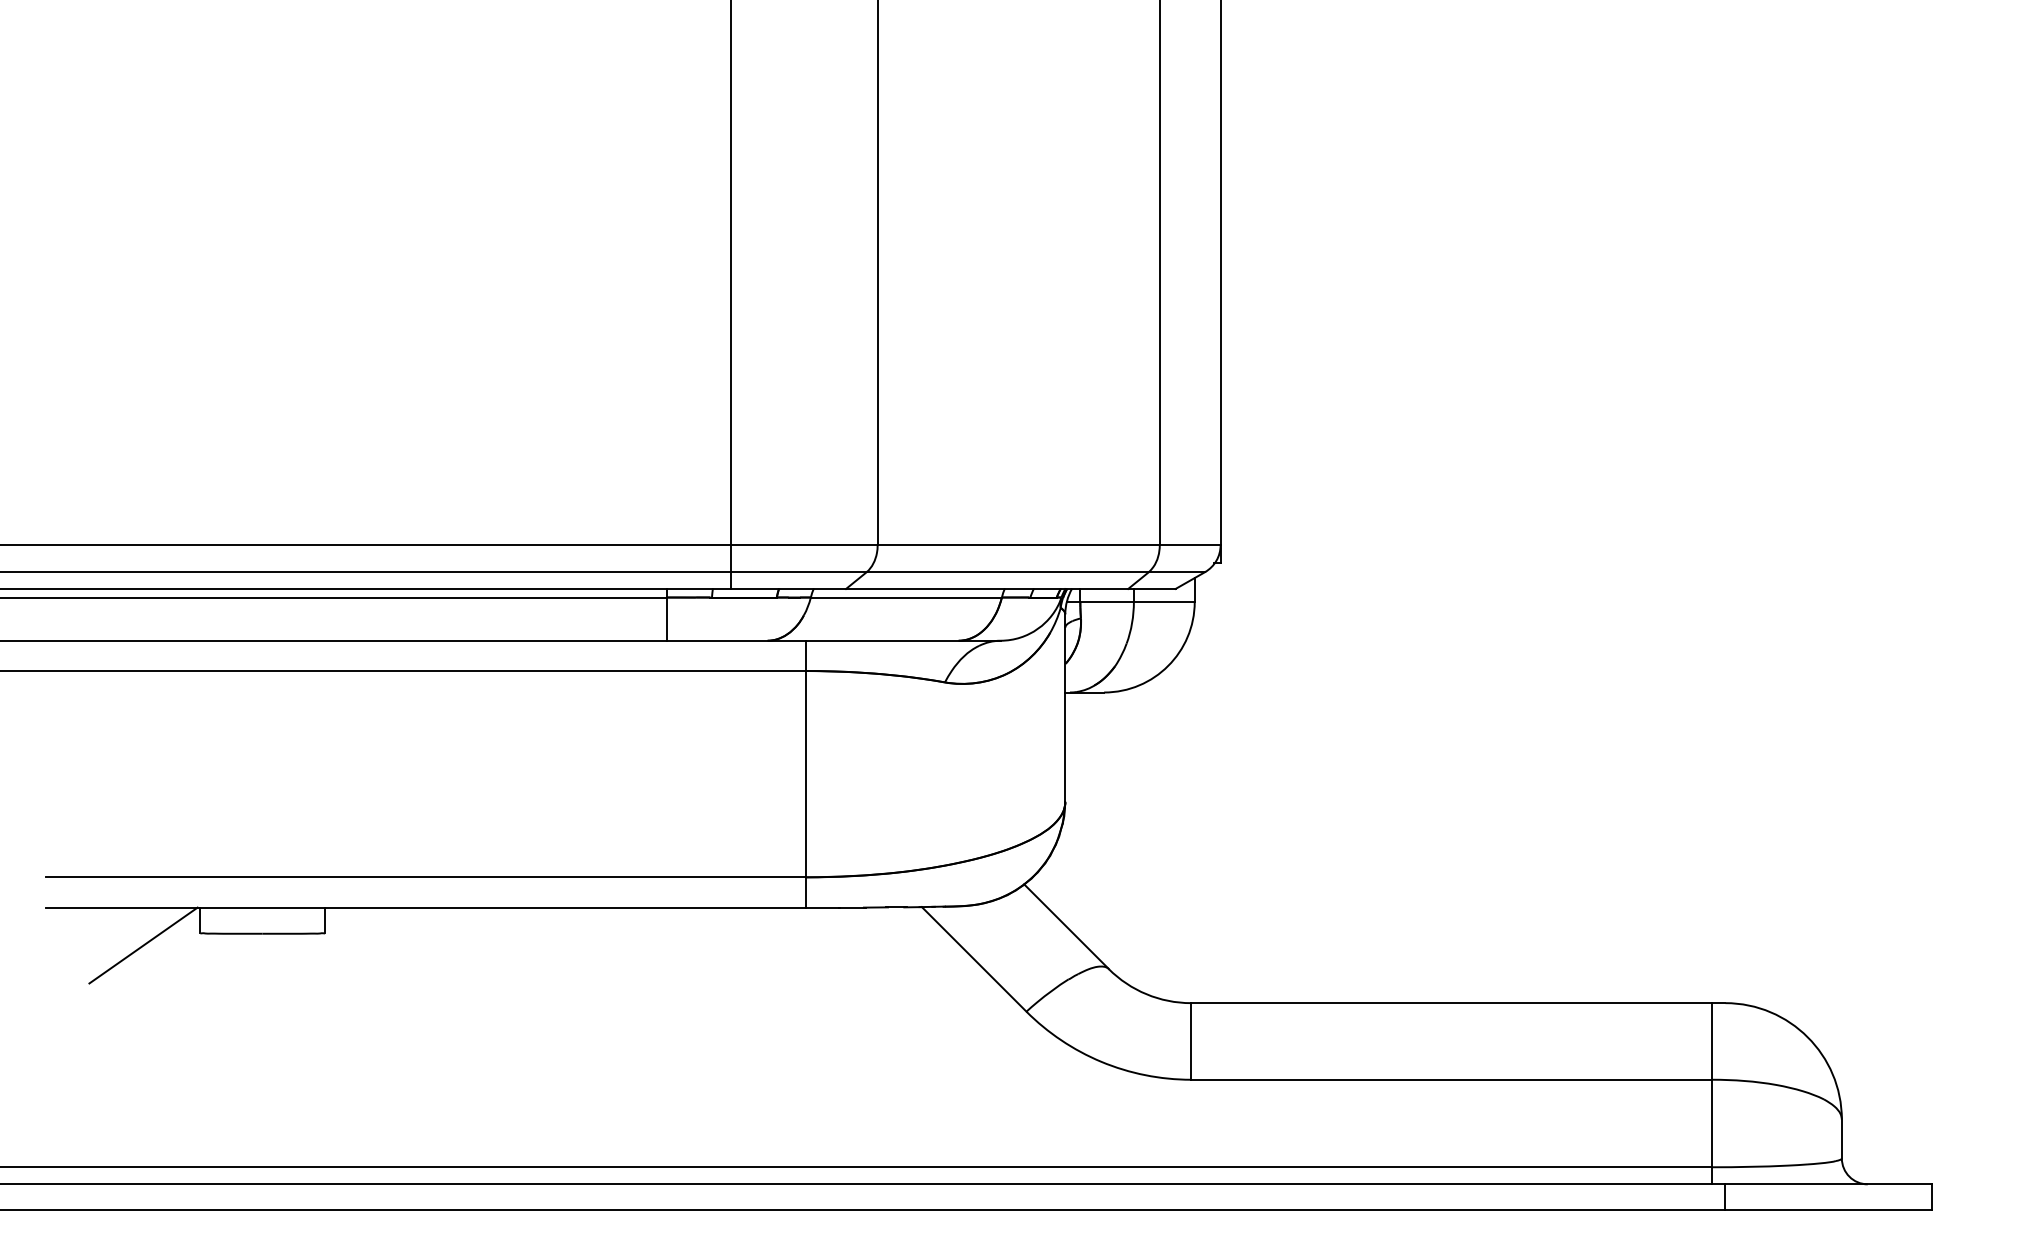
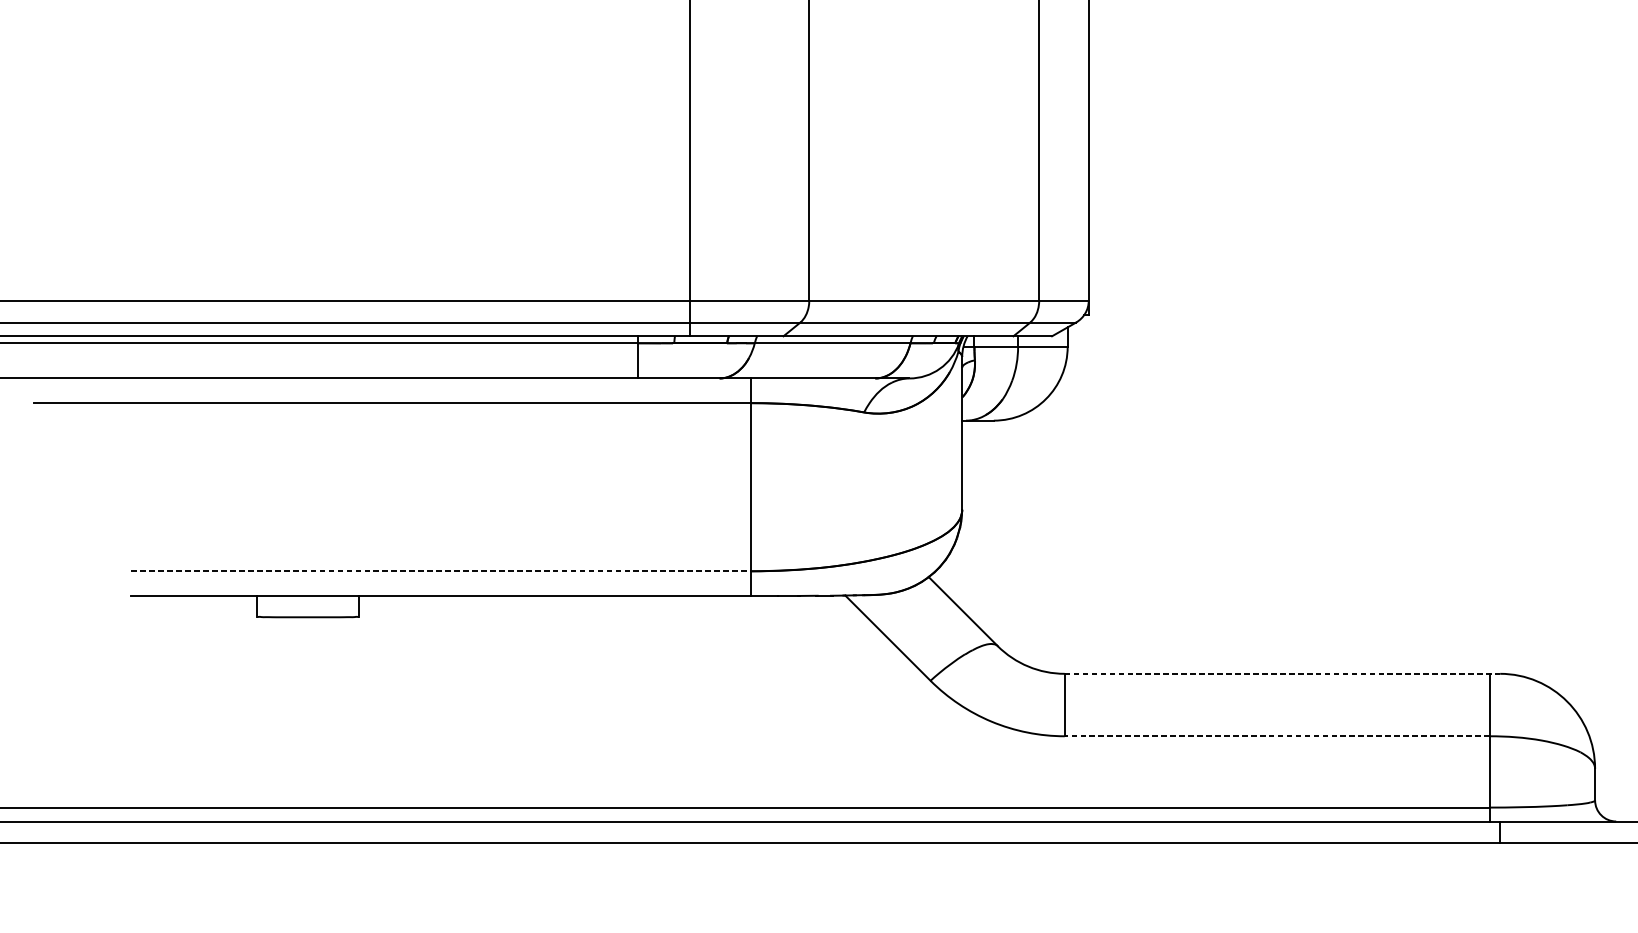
line: (426, 877) -> (441, 571), solid -> dashed
line: (143, 945) -> (210, 626), removed
line: (1458, 1003) -> (1282, 674), solid -> dashed
line: (1451, 1079) -> (1276, 736), solid -> dashed

